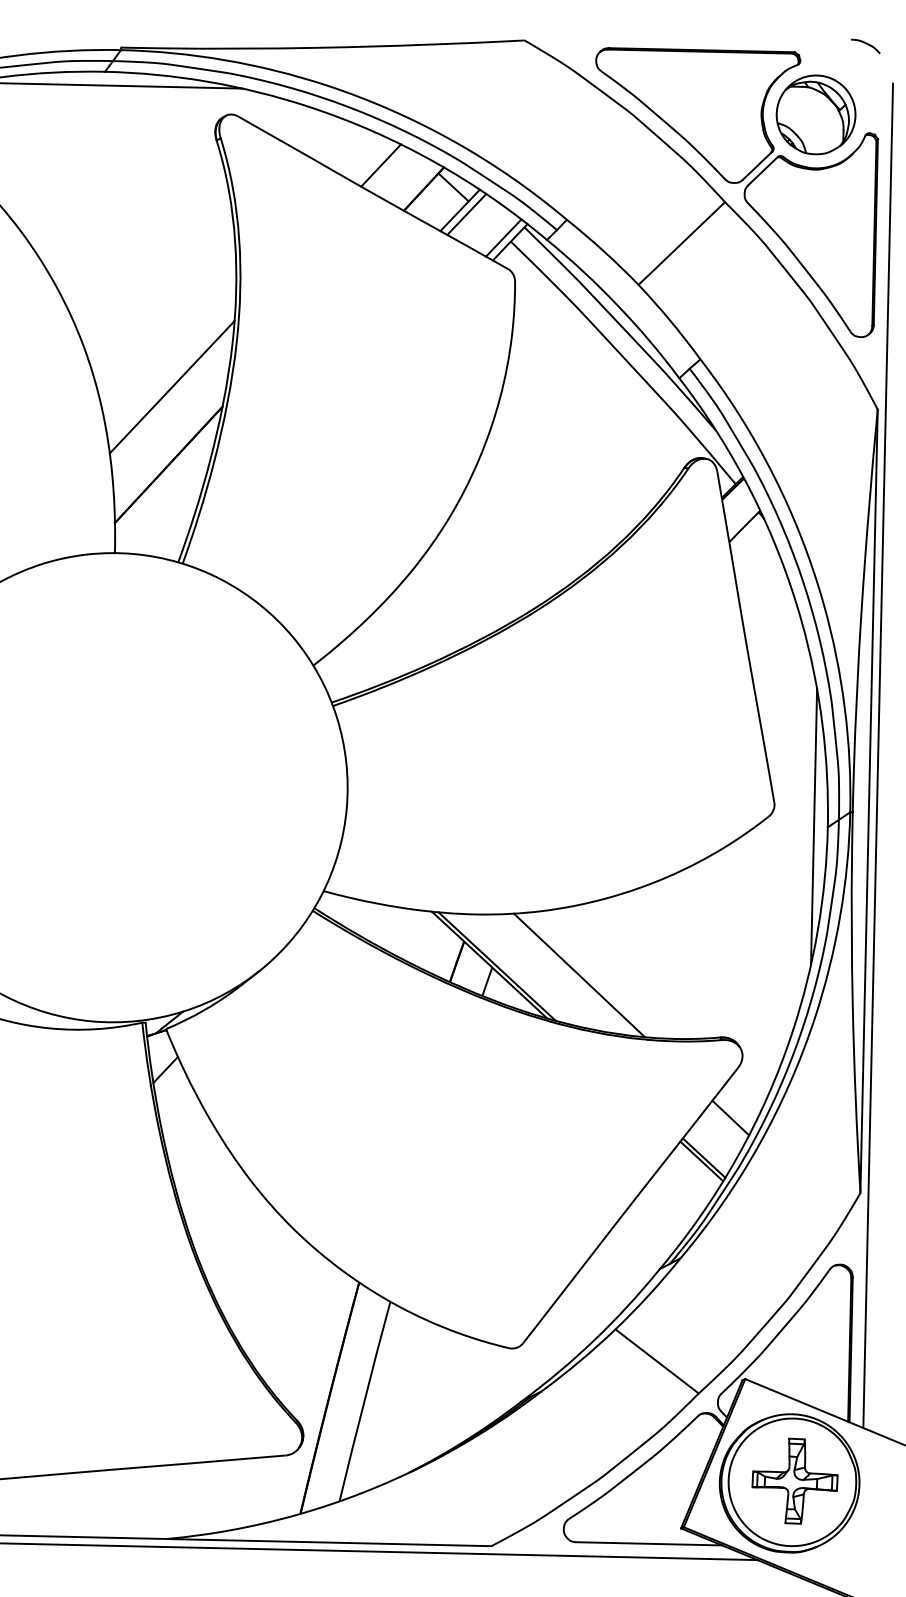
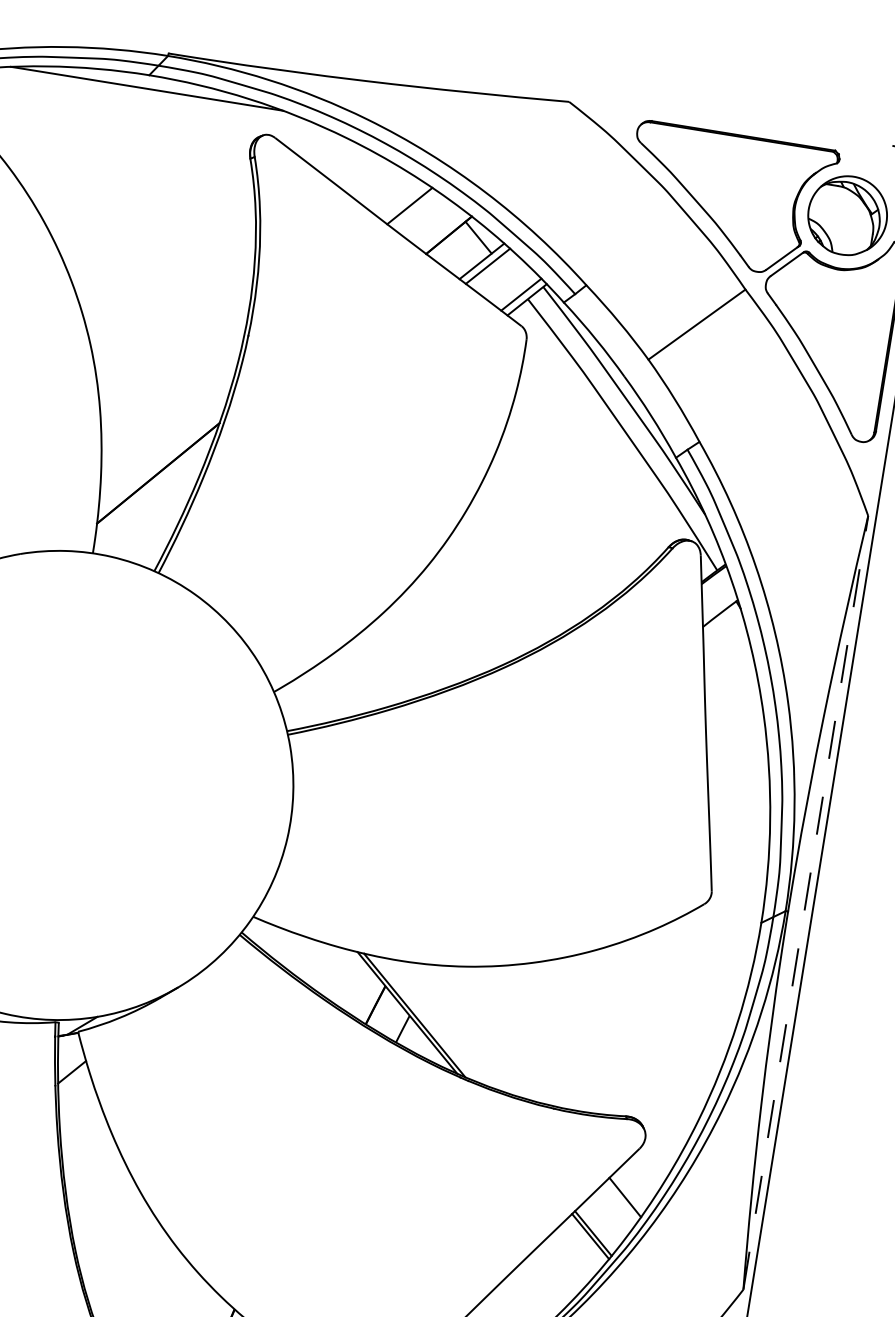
line: (171, 386) -> (171, 396), removed
line: (869, 801) -> (806, 903), solid -> dashed
line: (814, 826) -> (748, 920), removed
line: (579, 975) -> (495, 1035), removed

